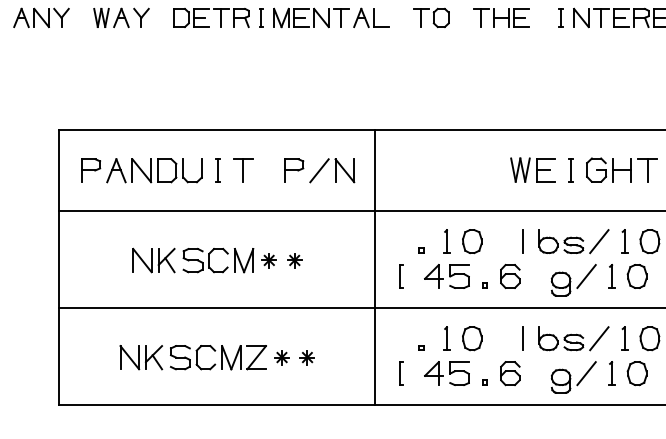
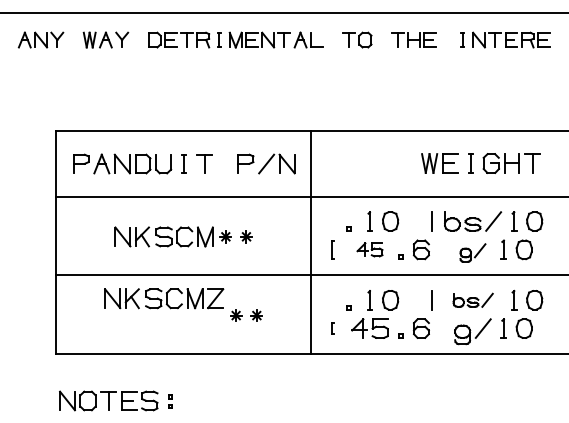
part: (446, 276) -> (369, 249), size x0.7
part: (573, 279) -> (472, 252), size x0.7
part: (574, 338) -> (473, 300), size x0.7
part: (193, 357) -> (164, 298), moved
part: (400, 373) -> (332, 328), size x0.6

